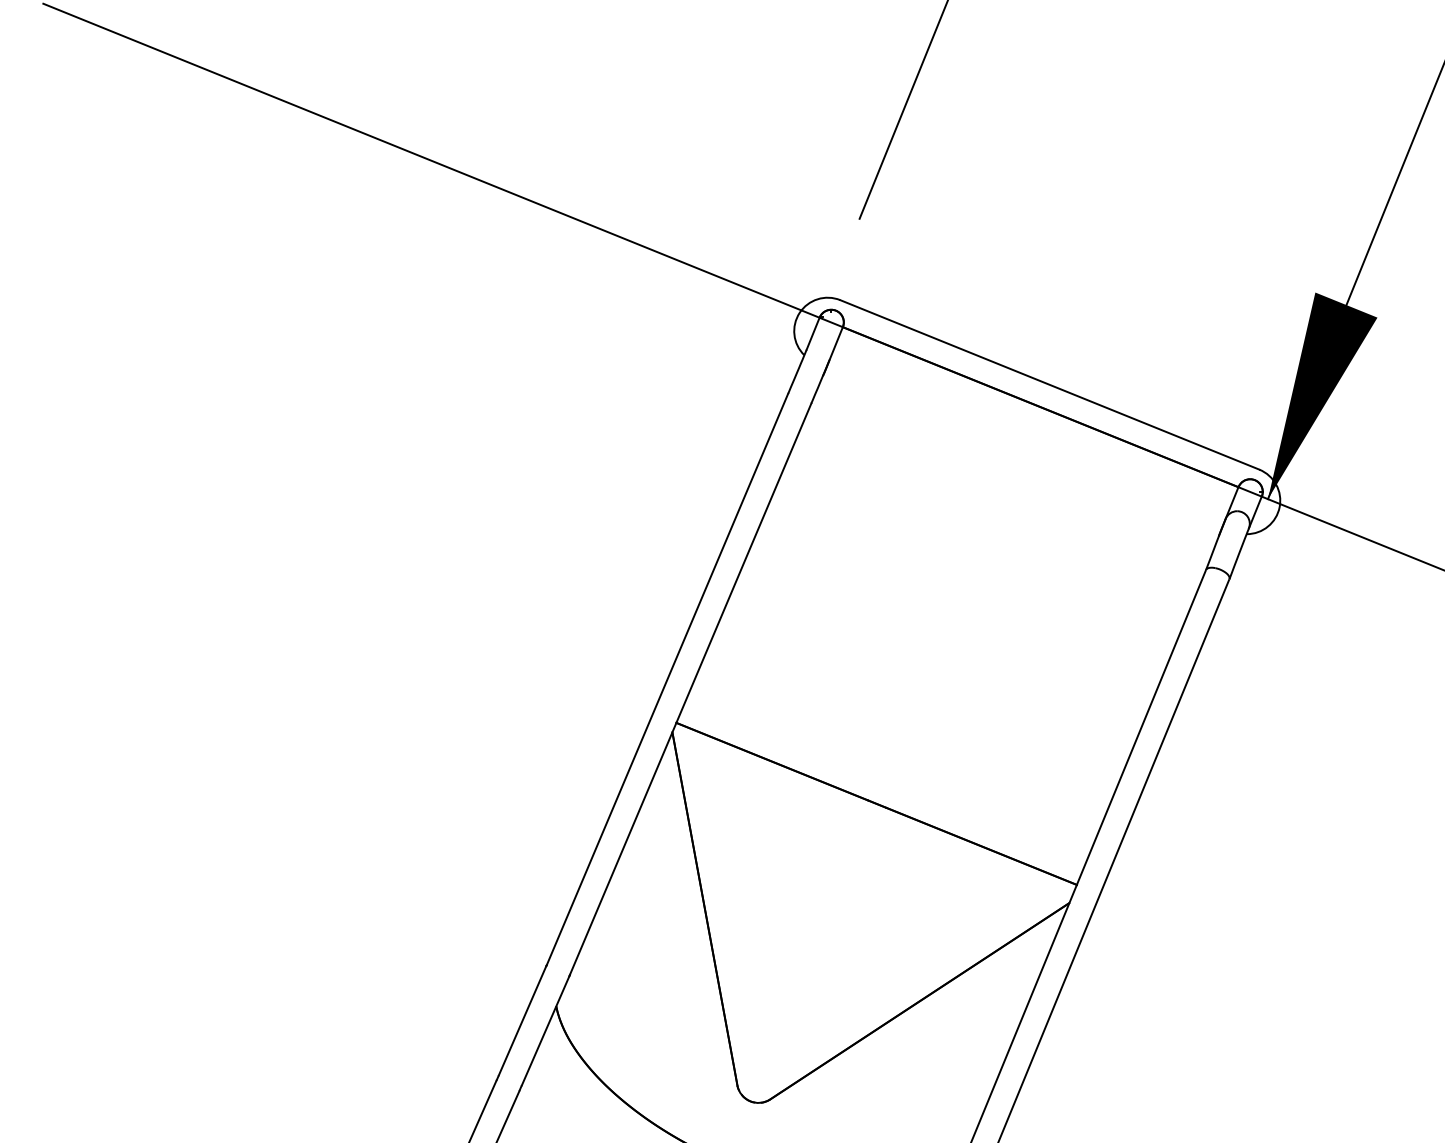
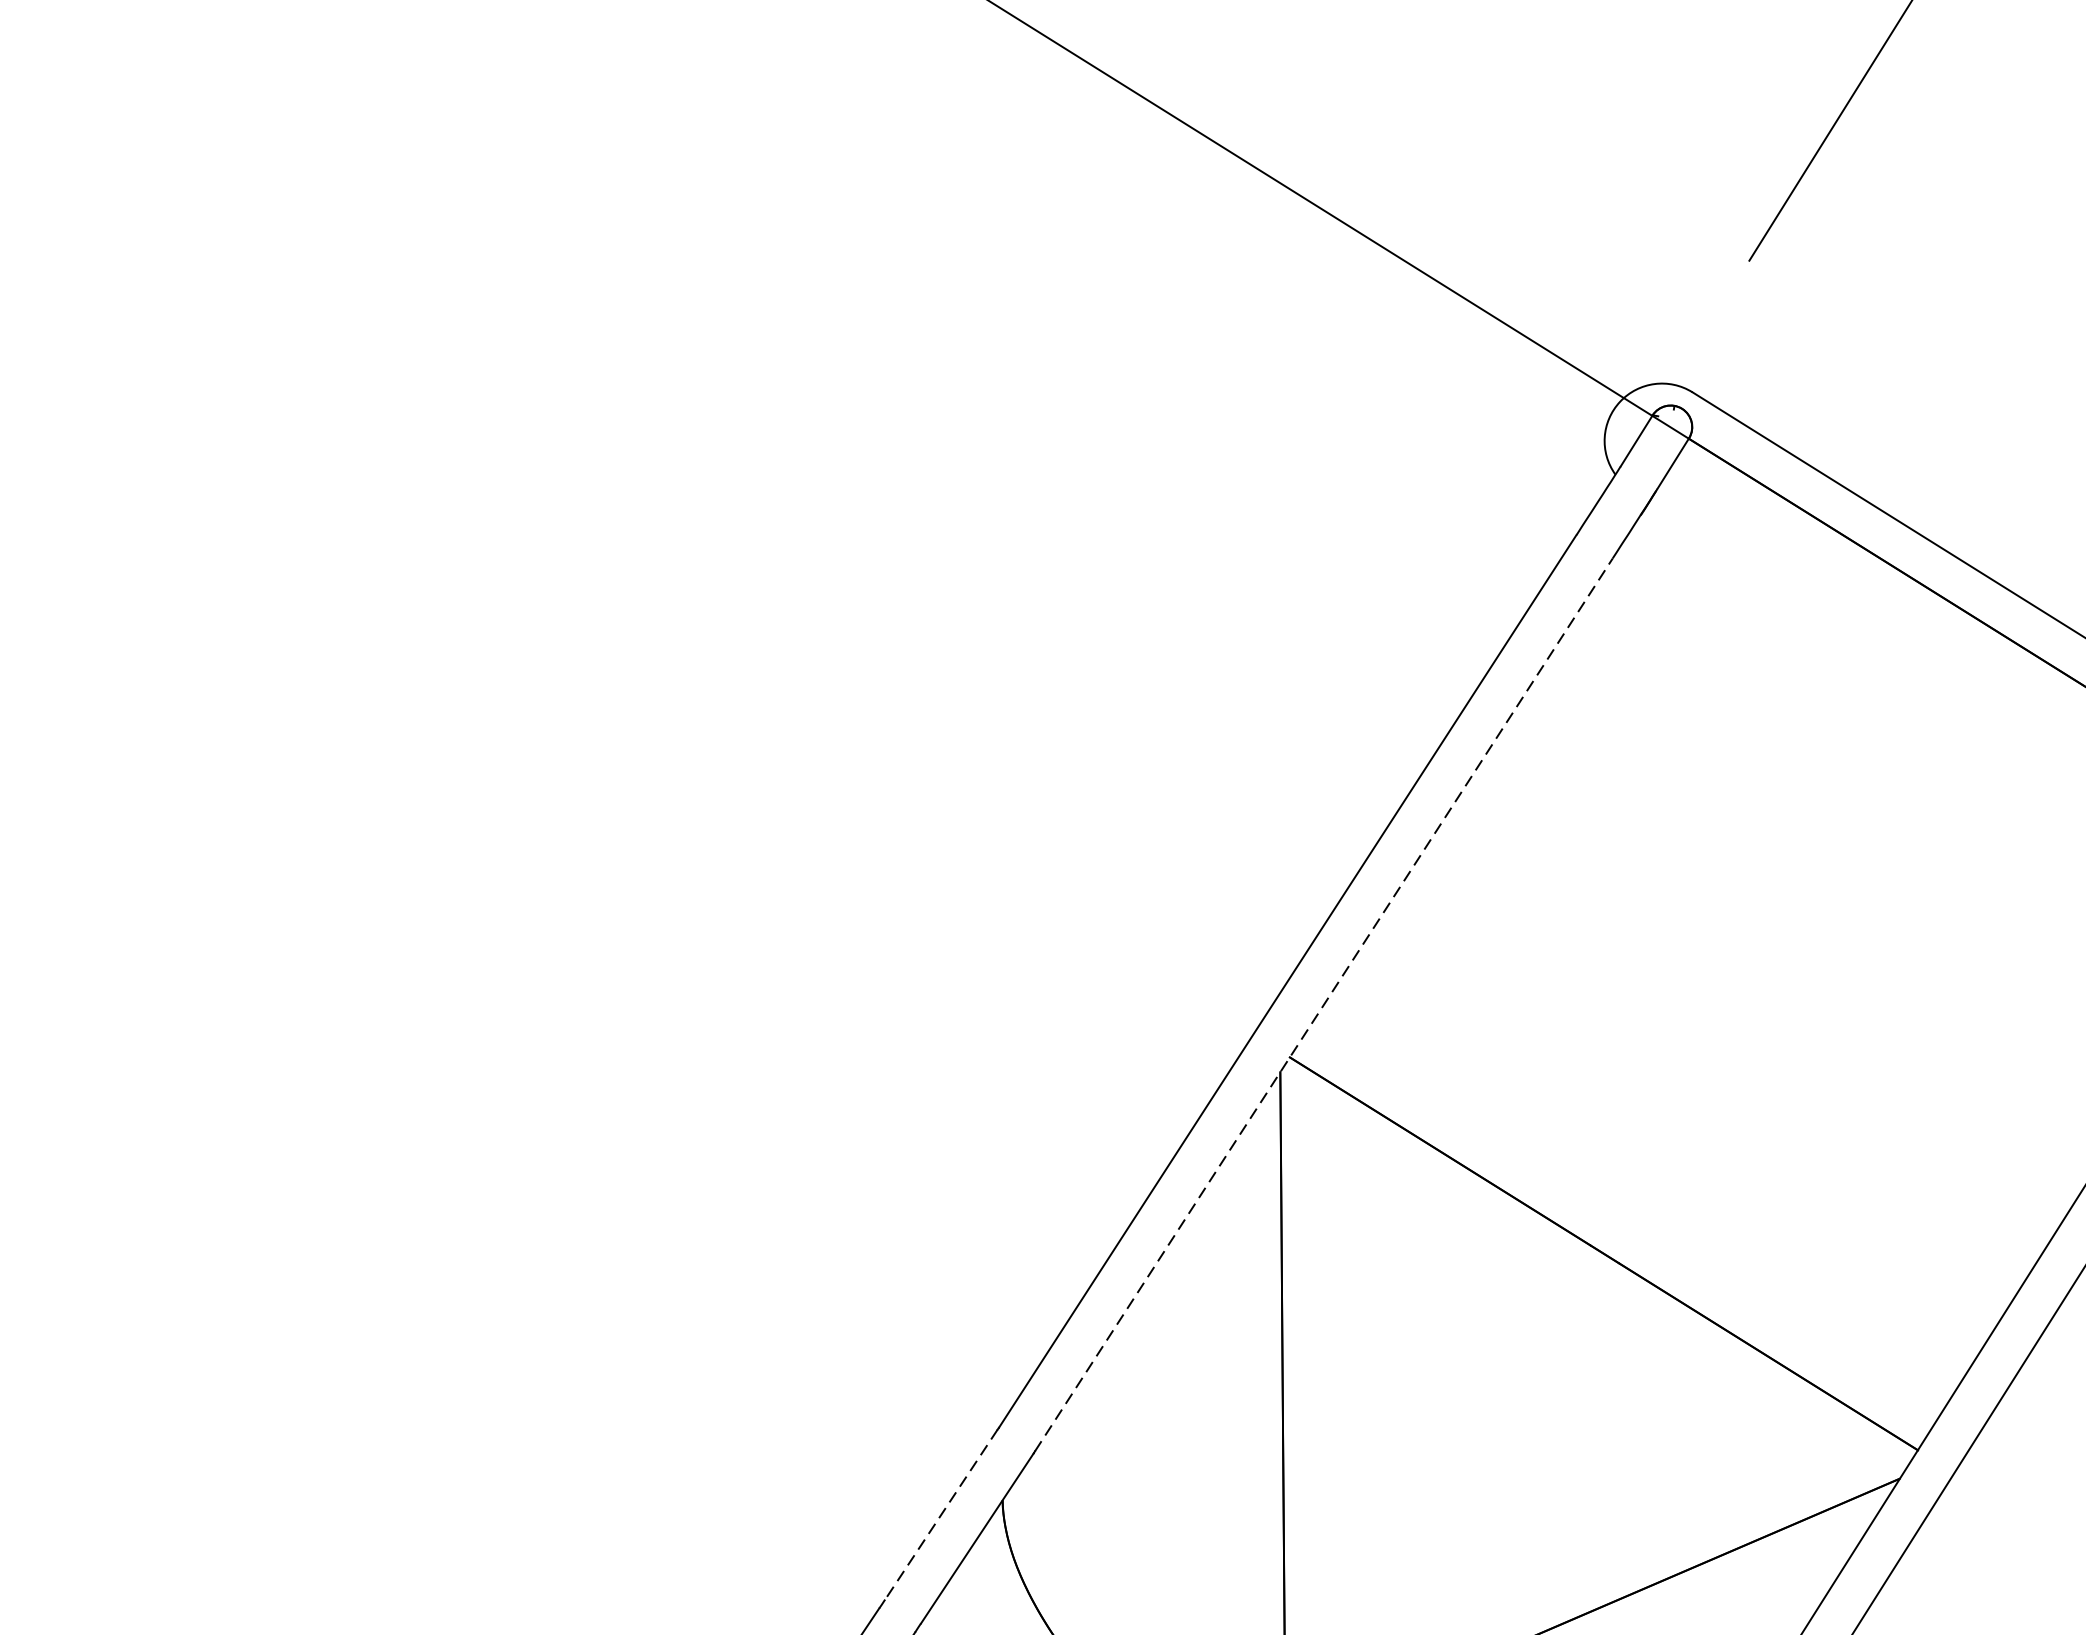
line: (690, 688) -> (1323, 1003), solid -> dashed
line: (522, 1021) -> (941, 1515), solid -> dashed

